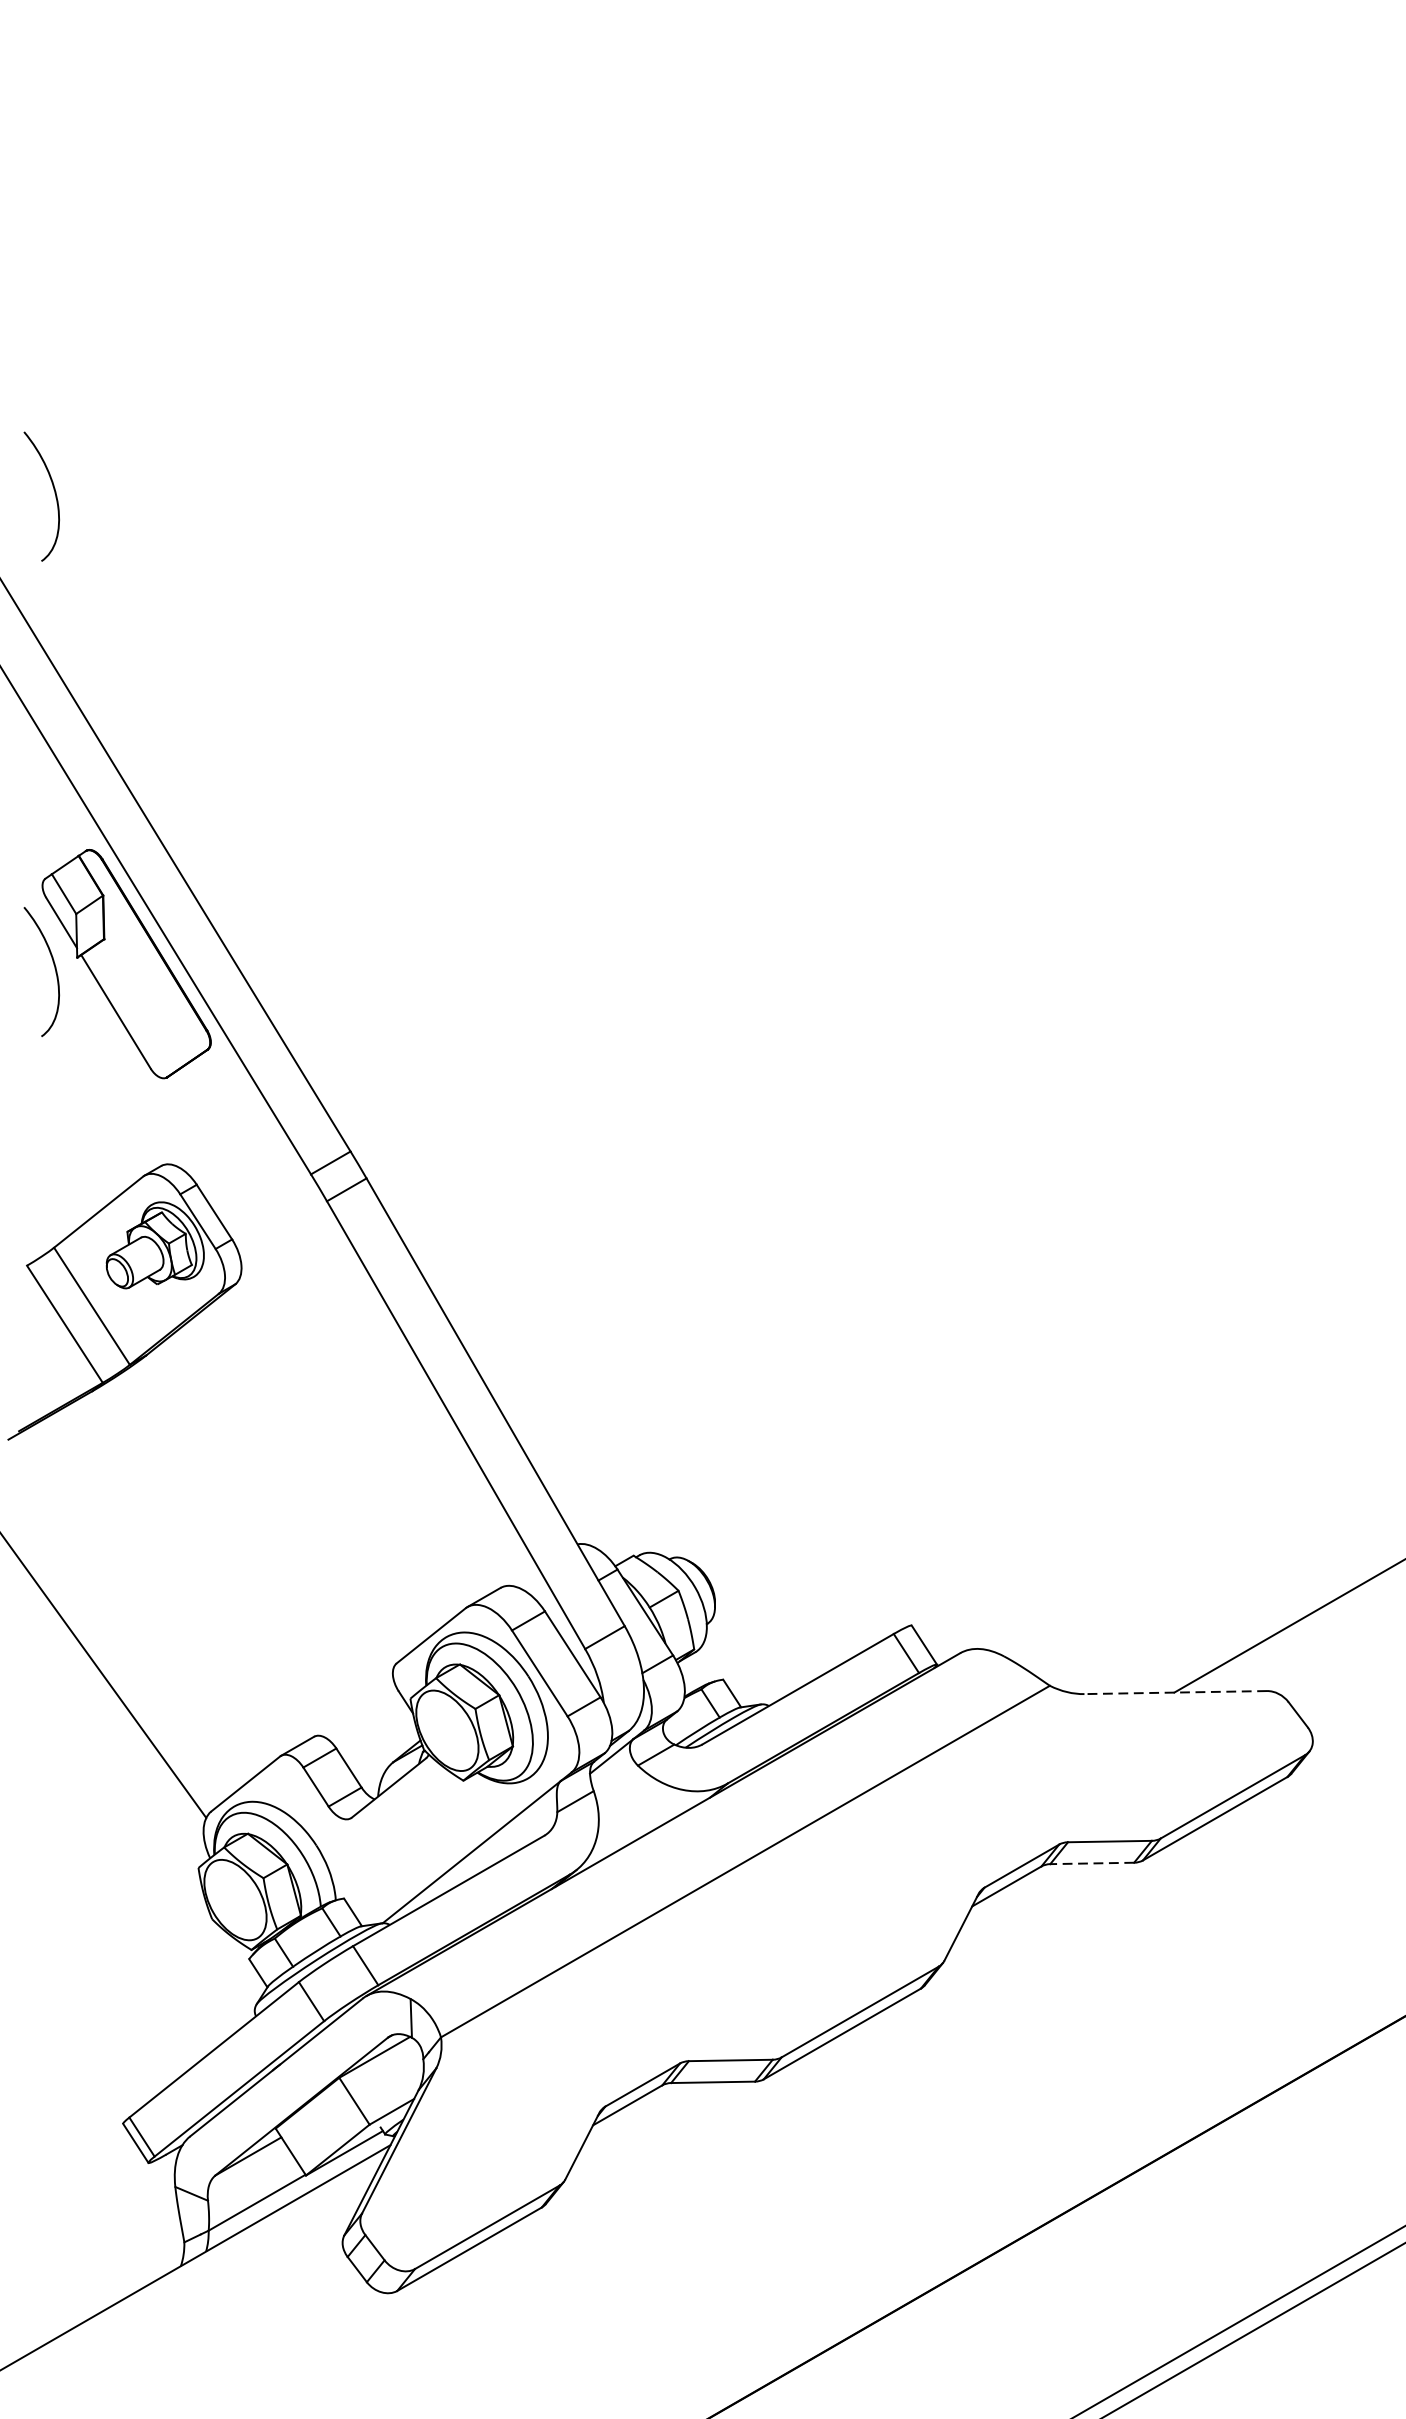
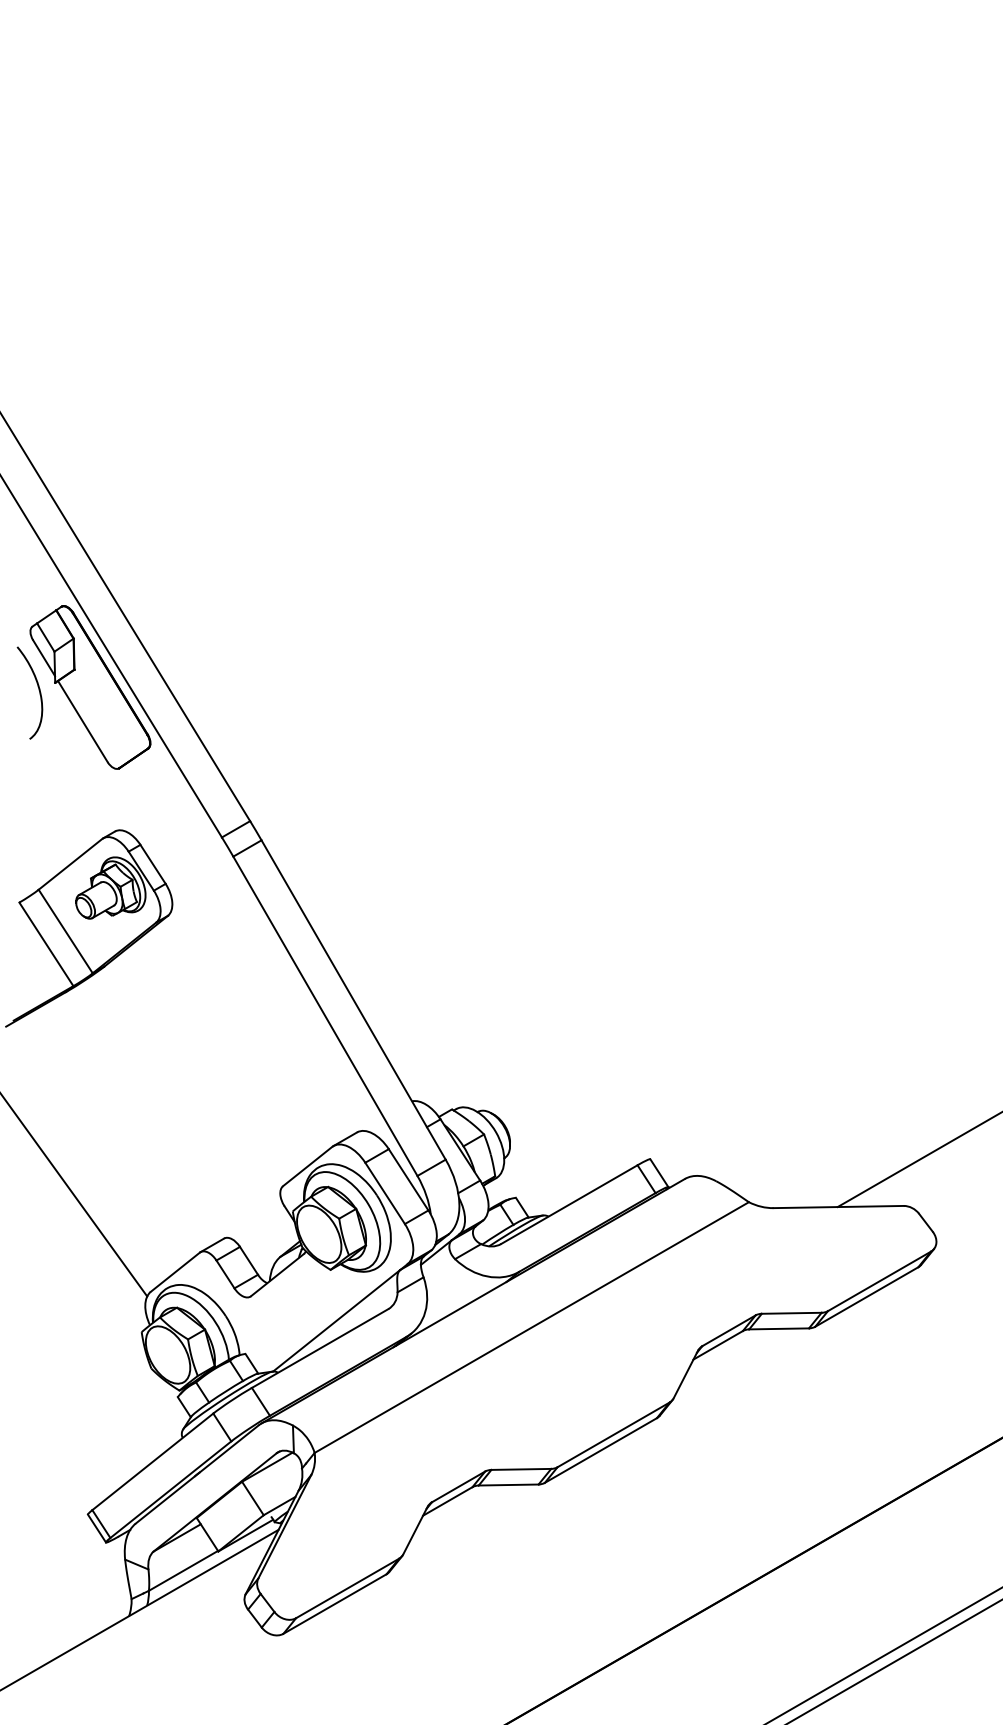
curve: (53, 493) -> (38, 351), removed
line: (1175, 1693) -> (838, 1207), dashed -> solid
line: (1092, 1862) -> (779, 1328), dashed -> solid

